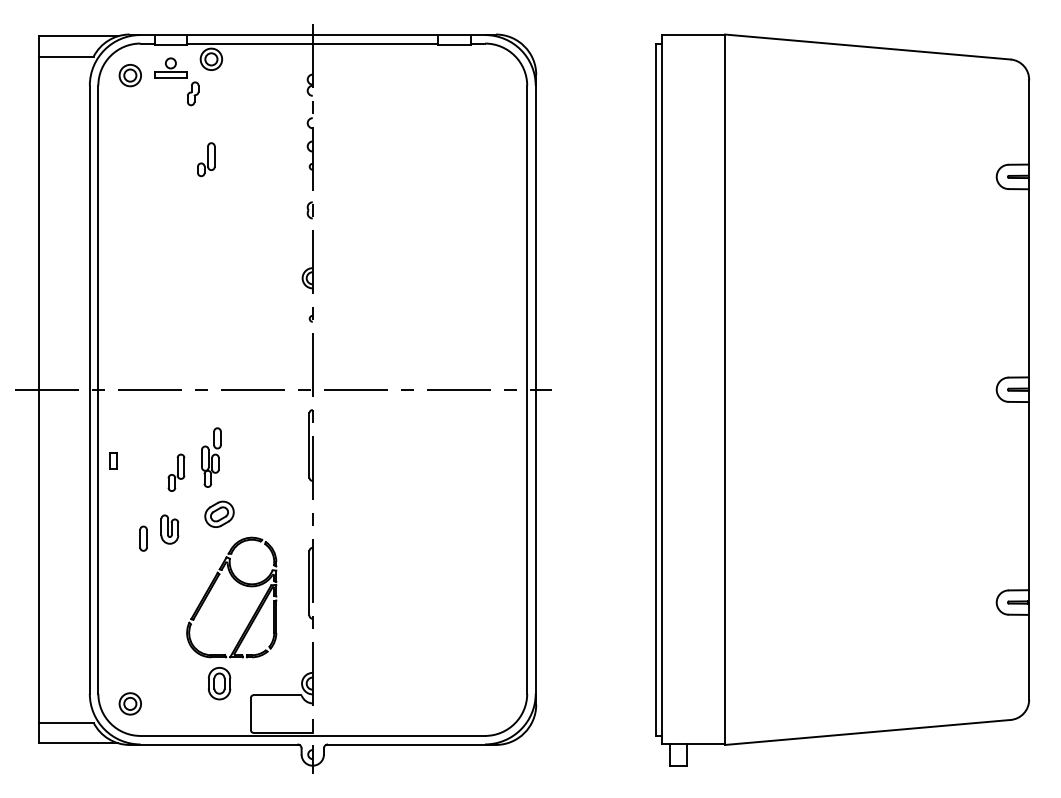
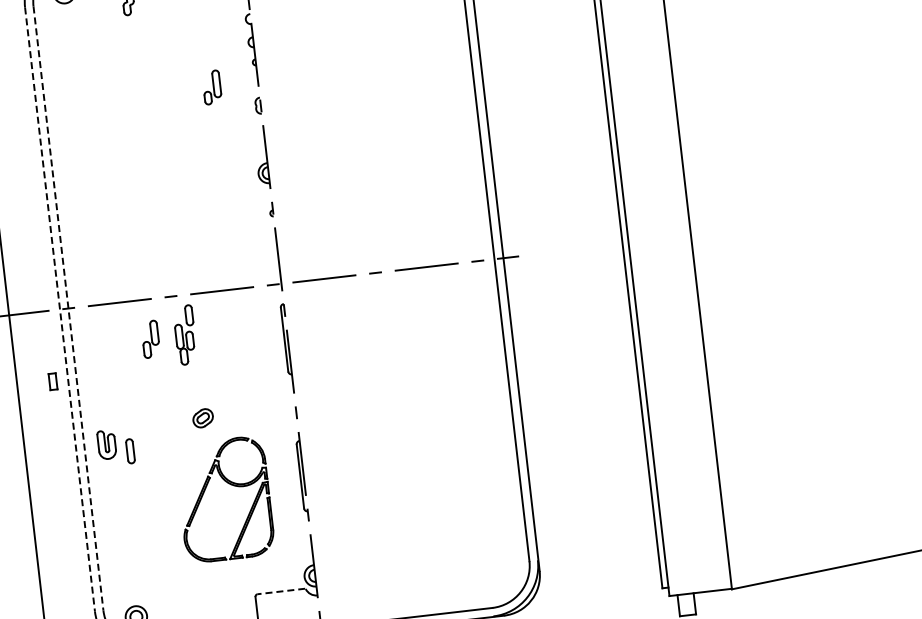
part: (206, 159) -> (212, 87), moved
line: (89, 390) -> (59, 310), solid -> dashed
line: (98, 390) -> (68, 309), solid -> dashed
part: (211, 457) -> (185, 334), moved
part: (113, 460) -> (52, 381), moved
part: (176, 472) -> (150, 339), moved
part: (219, 513) -> (203, 417), size x0.7
part: (169, 529) -> (106, 444), moved
part: (219, 683) -> (222, 586), removed
line: (277, 695) -> (281, 591), solid -> dashed

